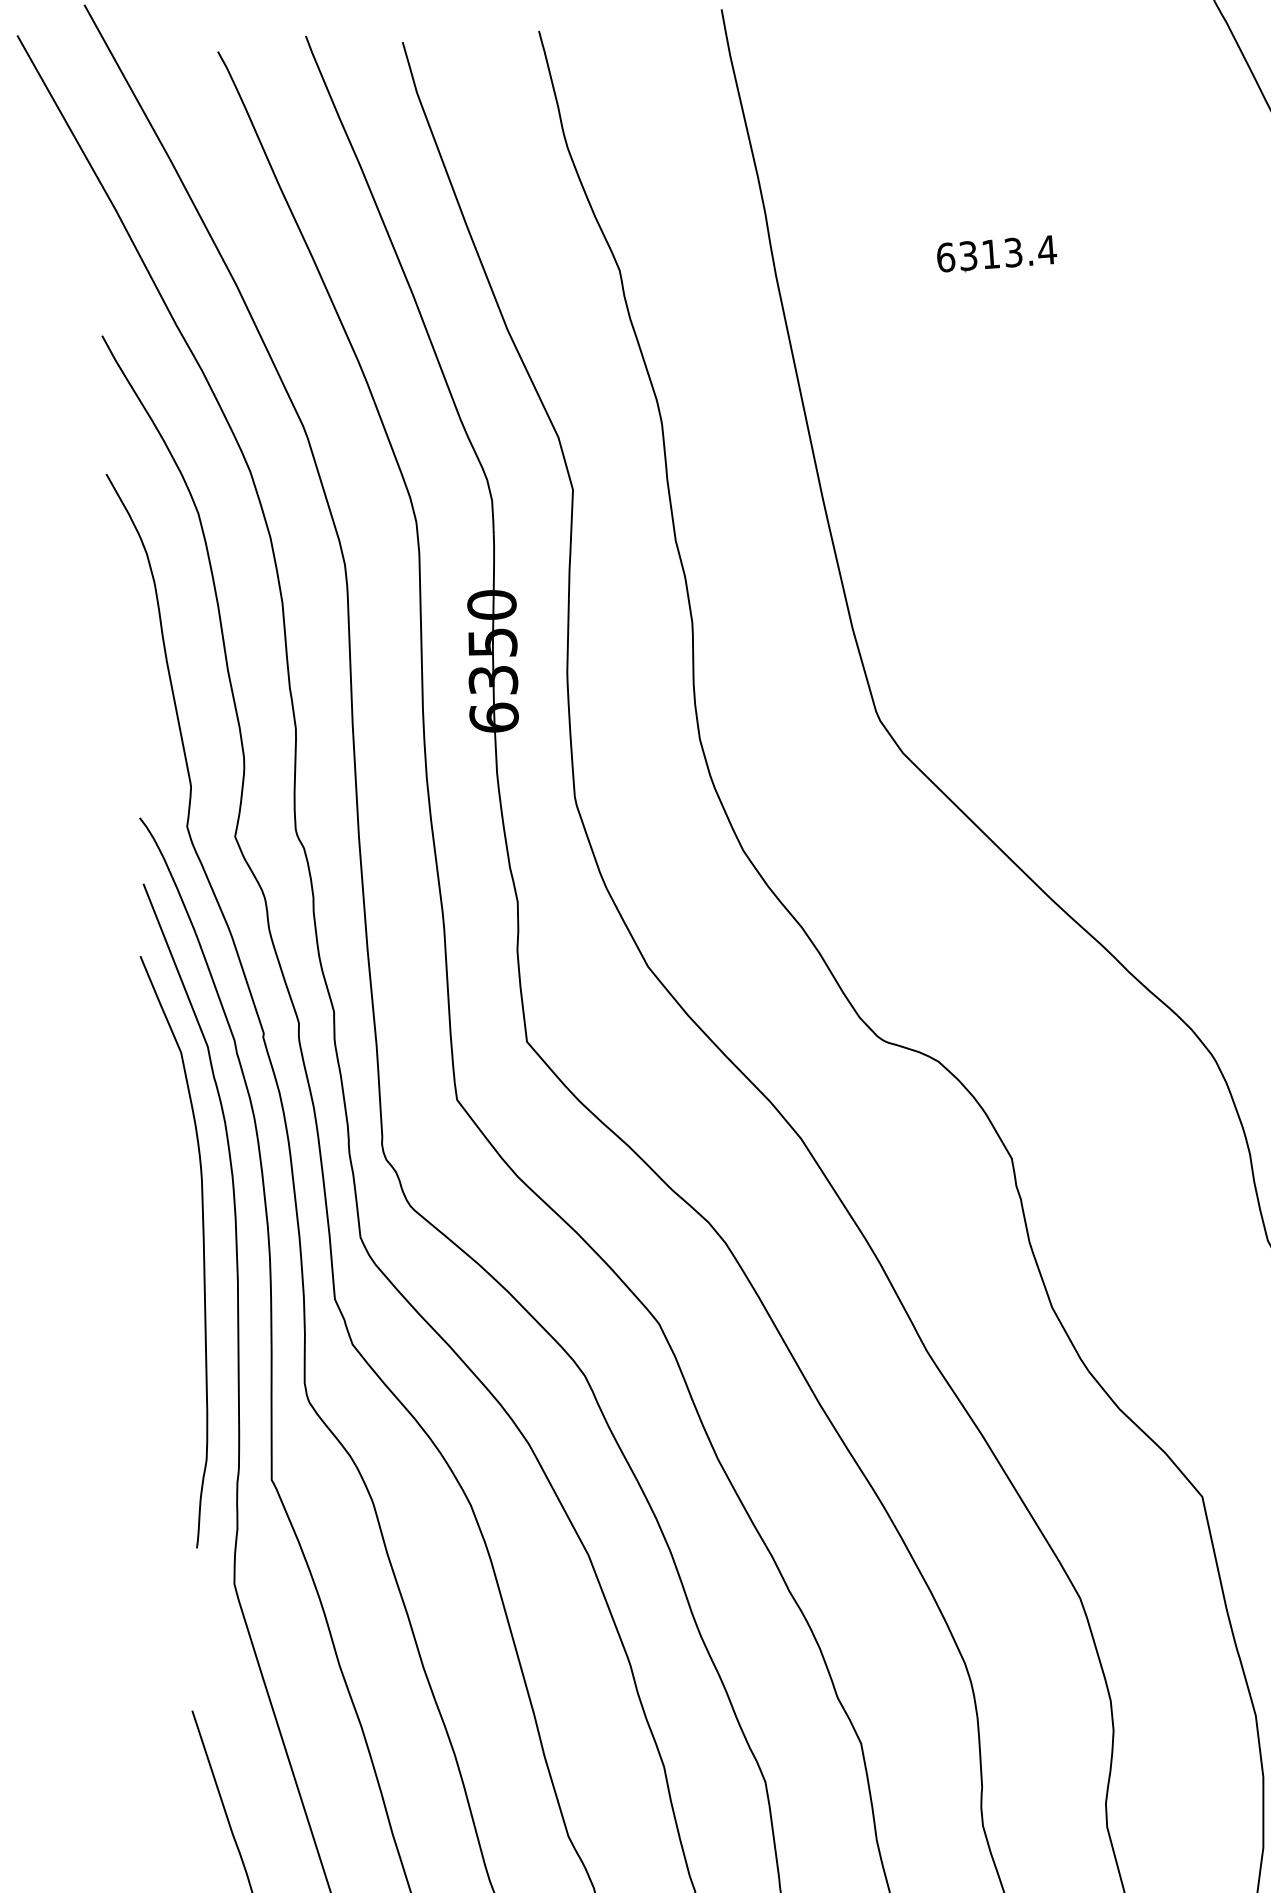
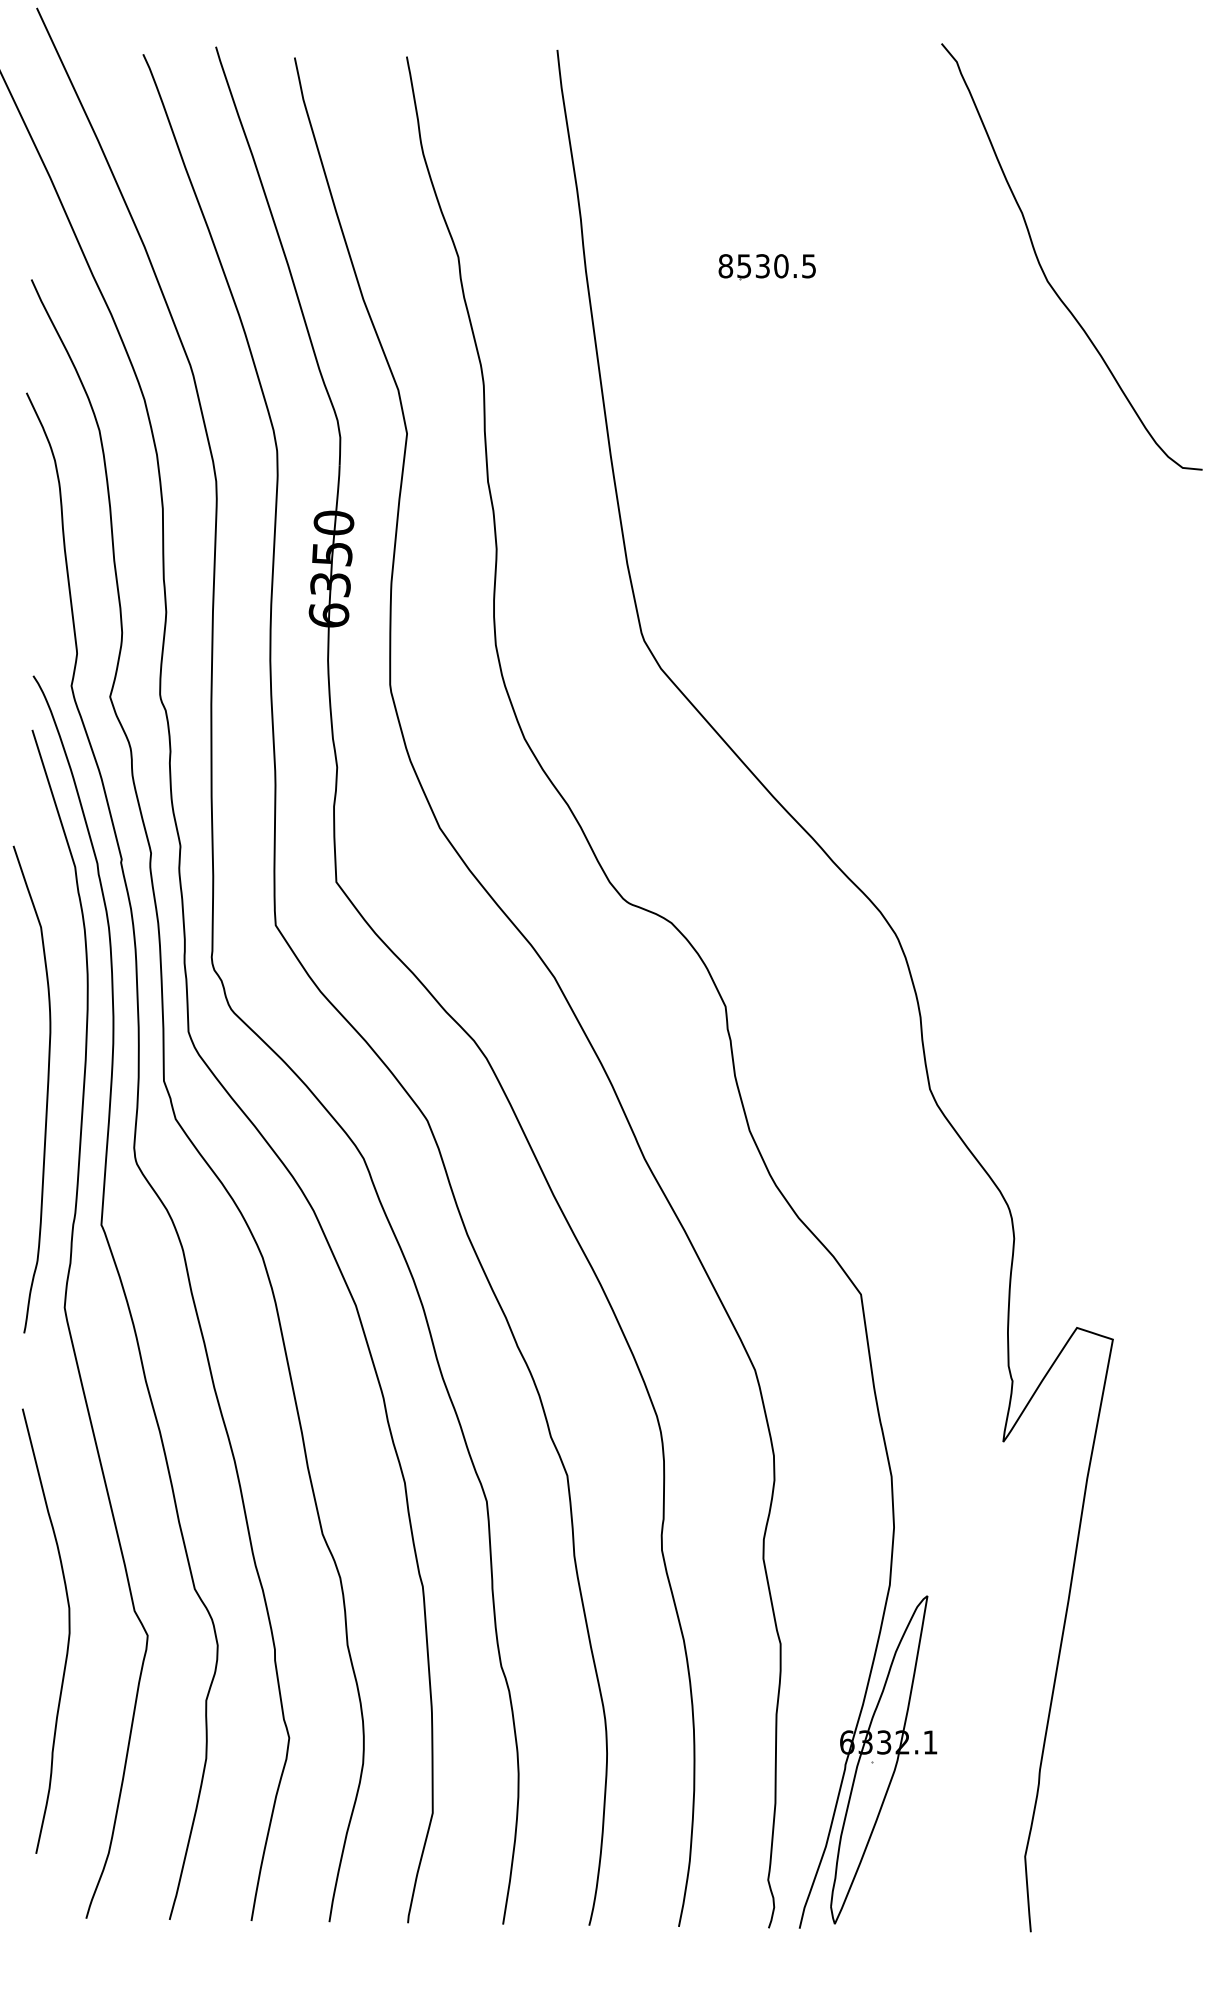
text: (996, 254) -> (767, 266), 6313.4 -> 8530.5
curve: (202, 1250) -> (46, 1090), moved

